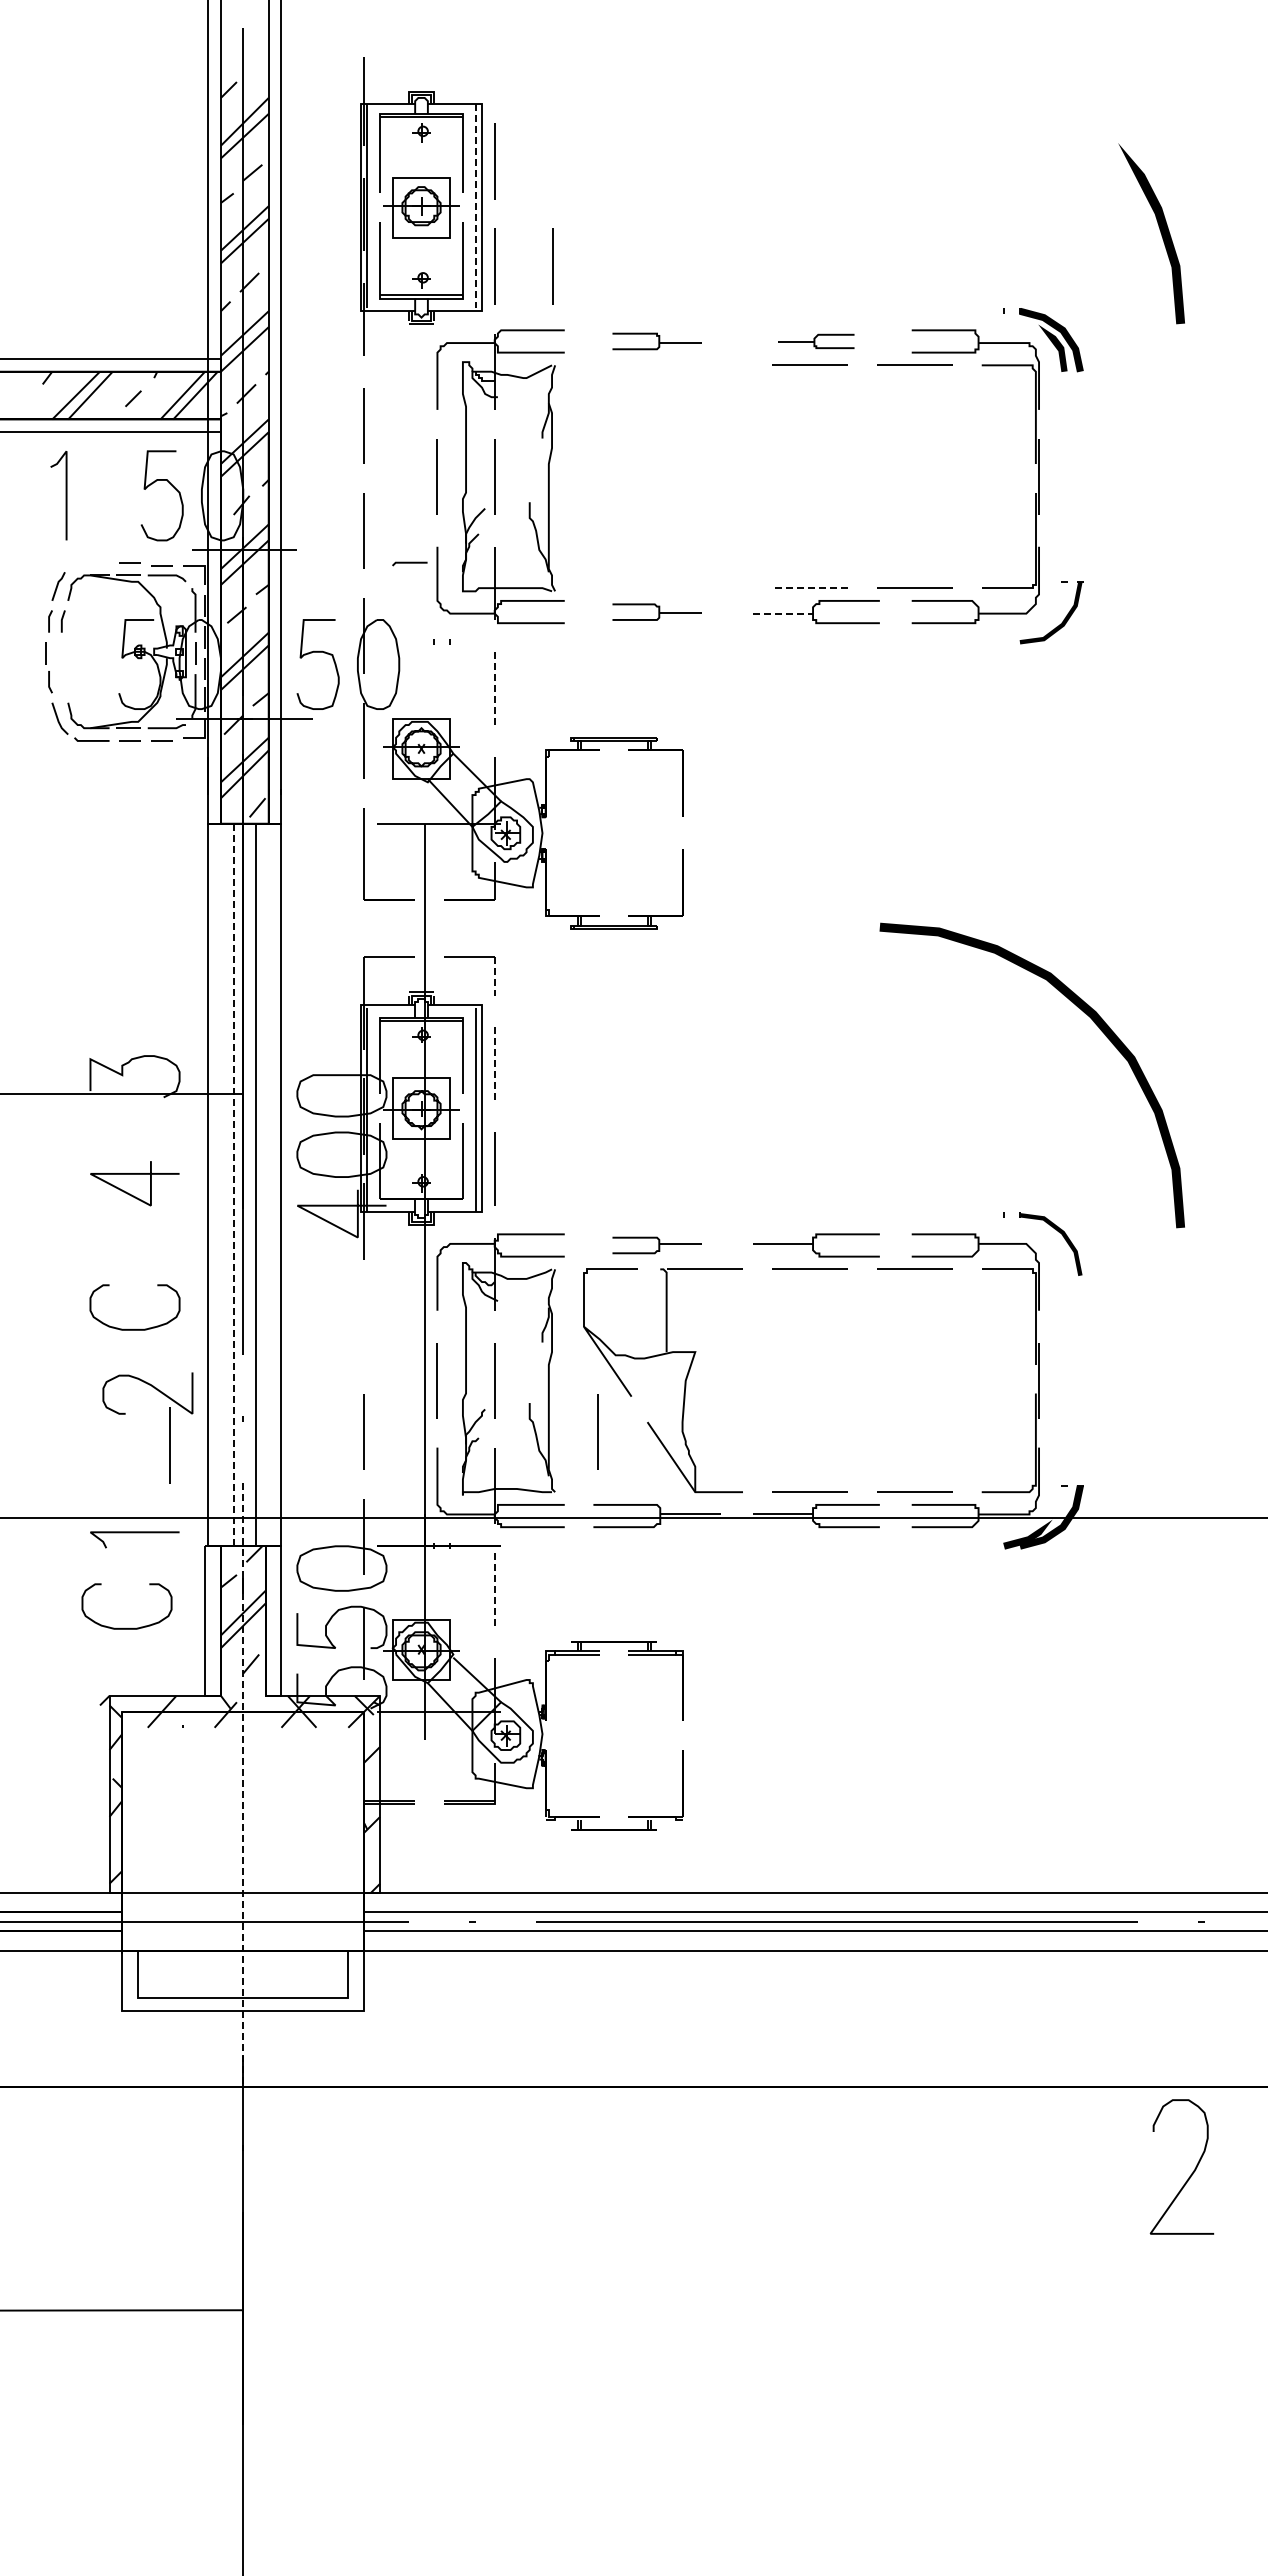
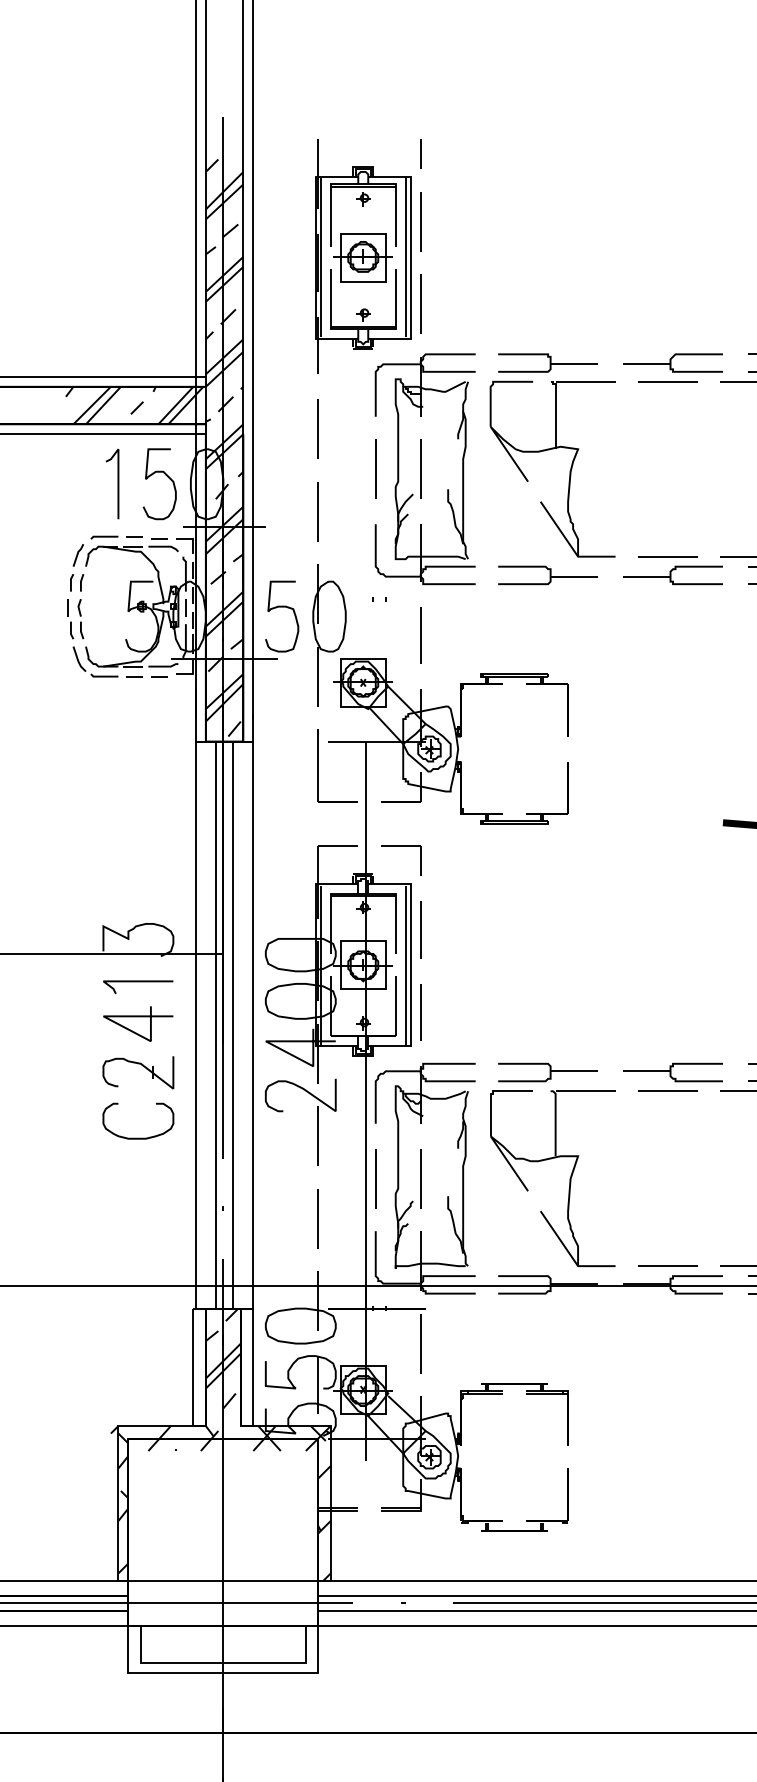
line: (494, 75) -> (420, 154), added
line: (475, 206) -> (405, 257), dashed -> solid
line: (552, 266) -> (466, 304), removed
part: (656, 341) -> (547, 363), size x1.43
part: (816, 341) -> (673, 363), size x1.67
part: (684, 479) -> (569, 471), added
line: (65, 495) -> (117, 483), moved
line: (409, 563) -> (104, 537), moved
line: (809, 588) -> (667, 556), dashed -> solid
part: (656, 612) -> (547, 575), size x1.43
line: (783, 613) -> (647, 576), dashed -> solid
part: (61, 667) -> (80, 618), added
line: (494, 688) -> (420, 635), dashed -> solid
line: (494, 976) -> (420, 861), dashed -> solid
line: (494, 1064) -> (420, 930), dashed -> solid
line: (233, 1184) -> (215, 1024), dashed -> solid
part: (141, 1238) -> (143, 1067), added
part: (656, 1245) -> (547, 1072), size x1.43
part: (169, 1427) -> (317, 1122), moved
line: (597, 1431) -> (501, 1218), removed
line: (134, 1533) -> (137, 982), moved
line: (494, 1591) -> (420, 1344), dashed -> solid
curve: (126, 1627) -> (131, 1372), removed
line: (243, 1783) -> (223, 1494), dashed -> solid

